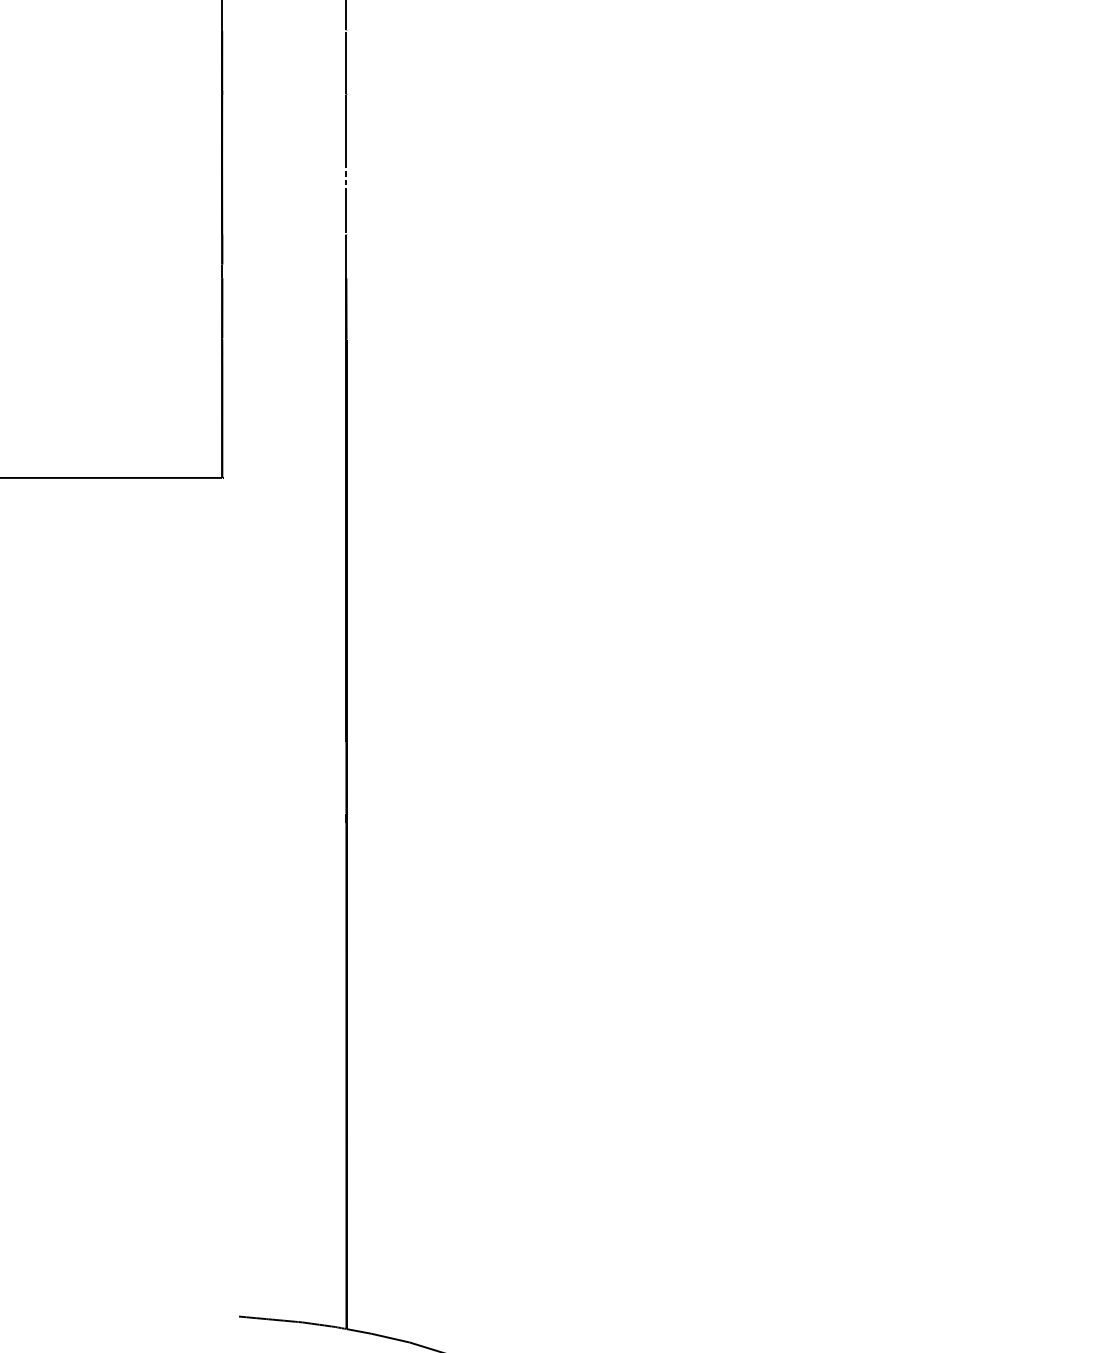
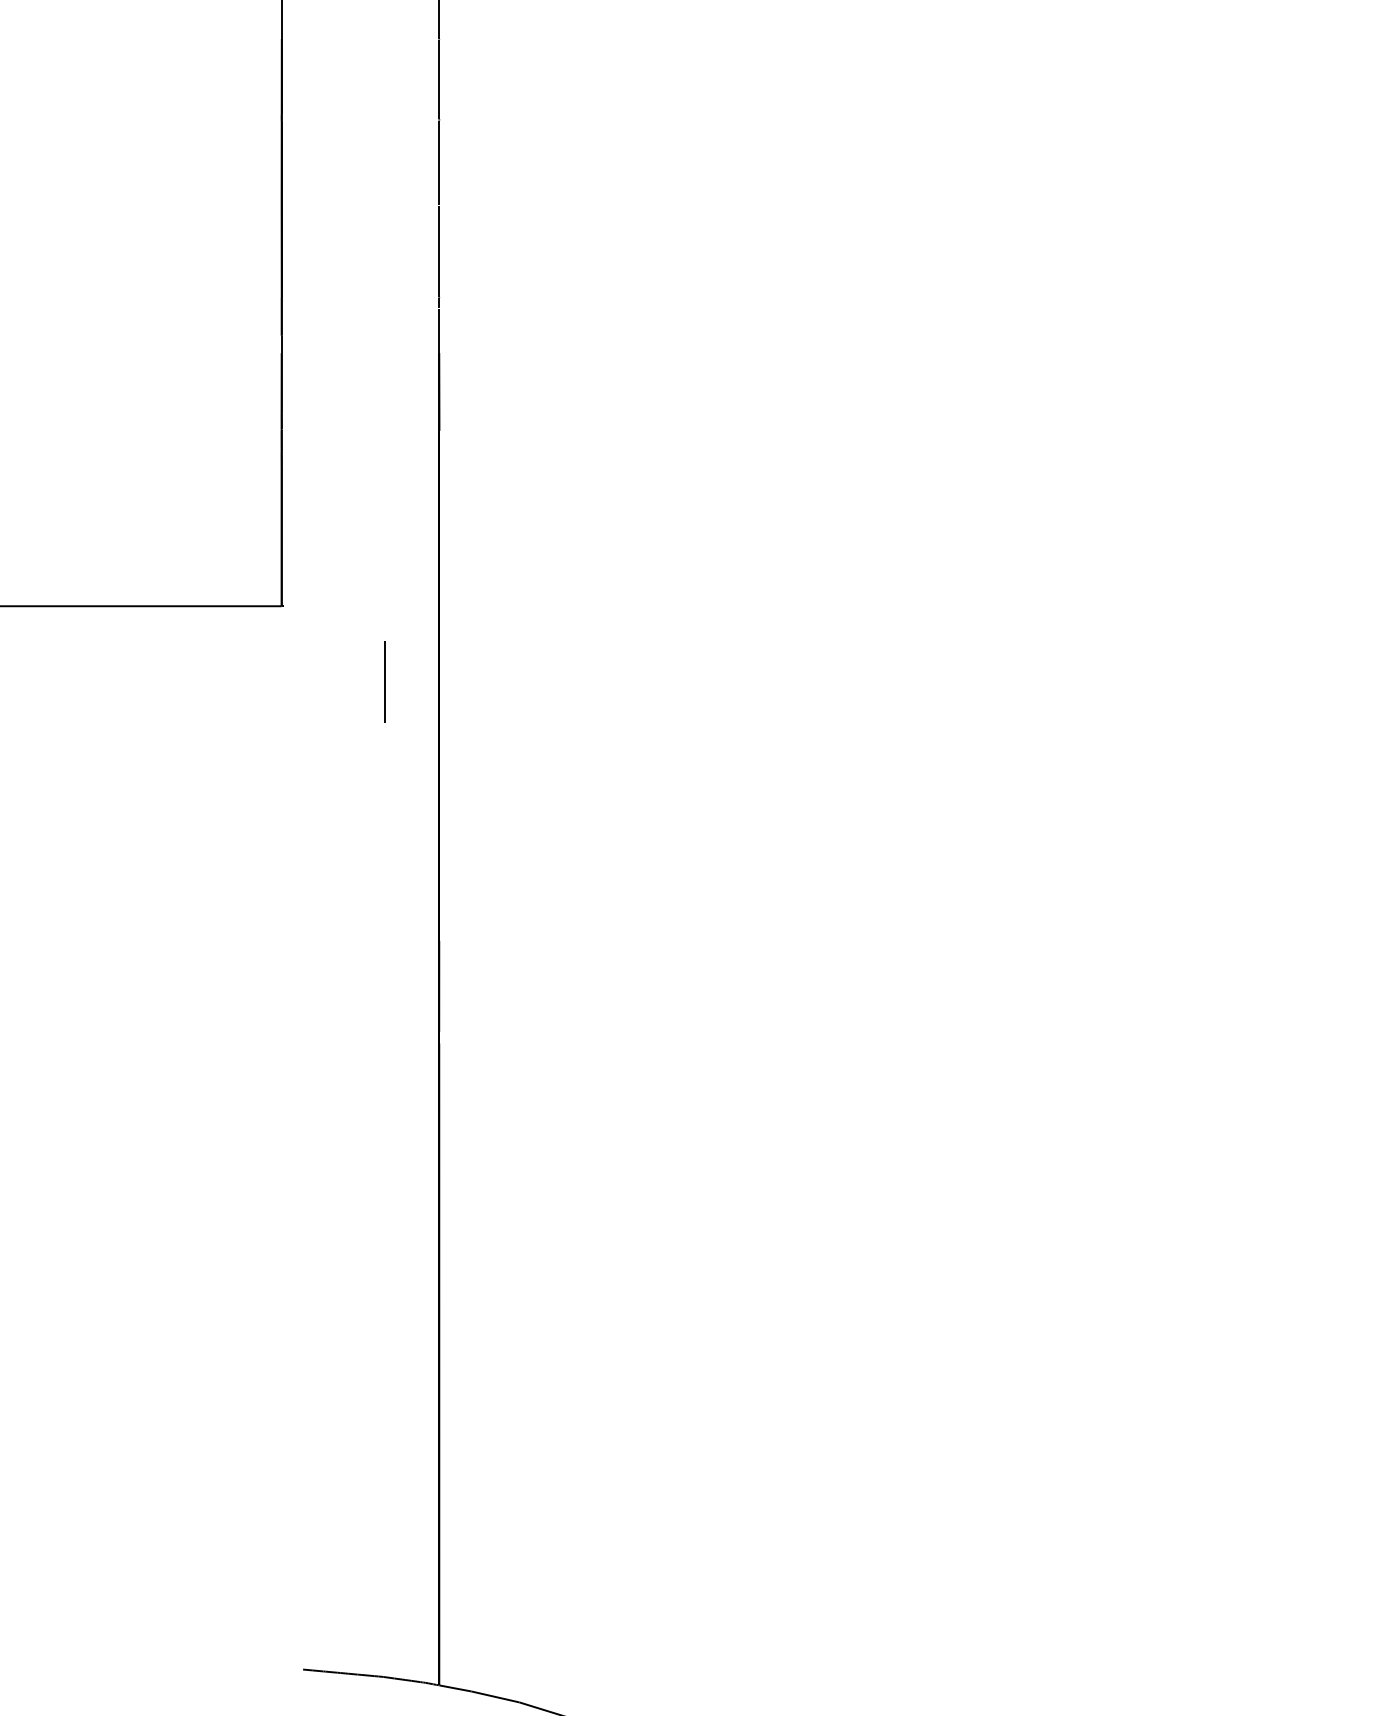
line: (346, 176) -> (439, 224), dashed -> solid
line: (303, 537) -> (384, 681), added

